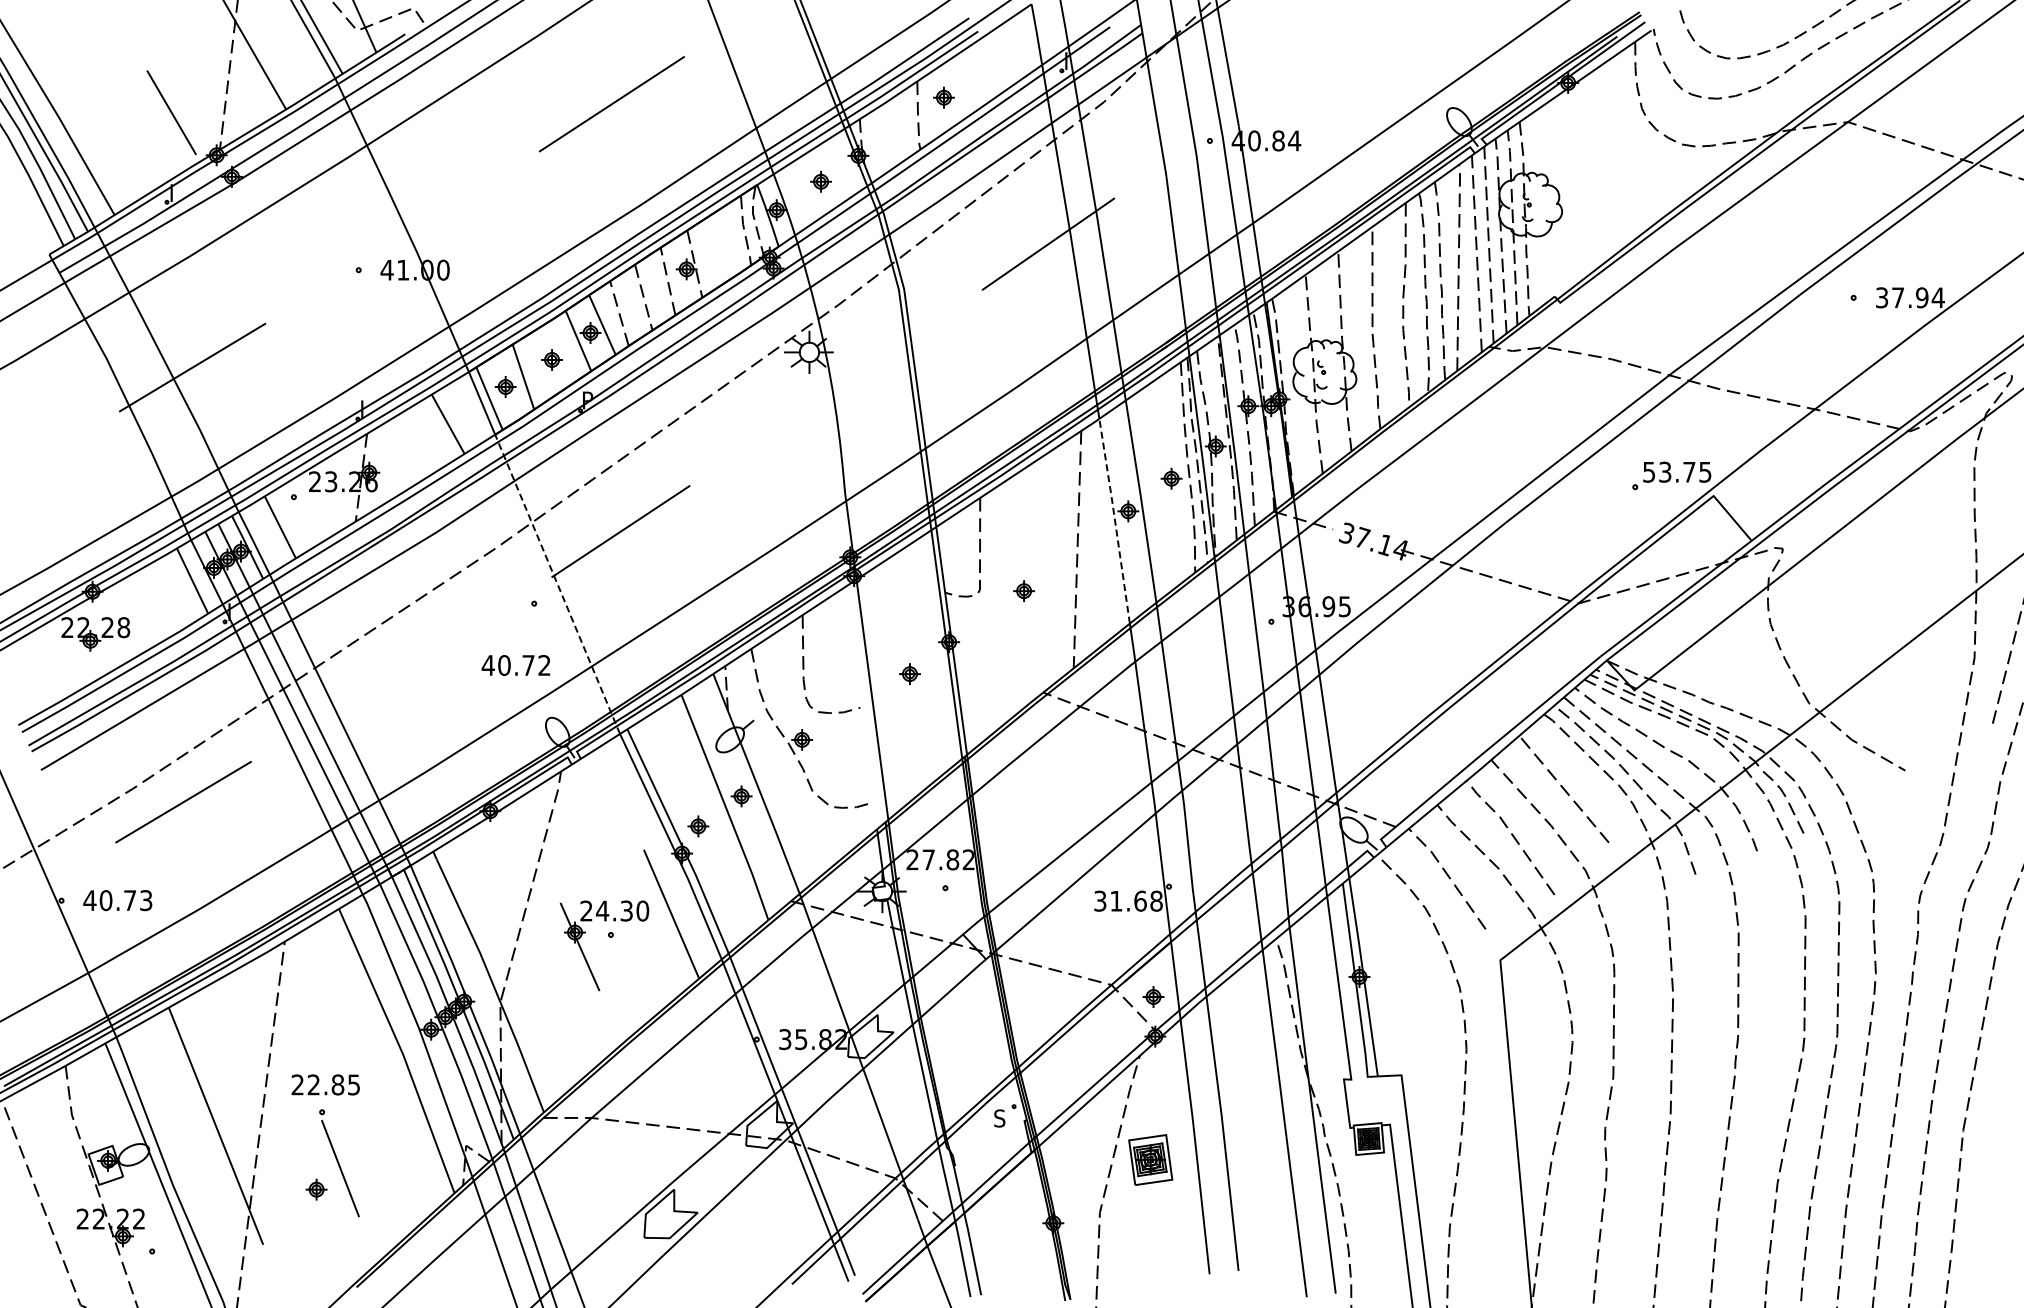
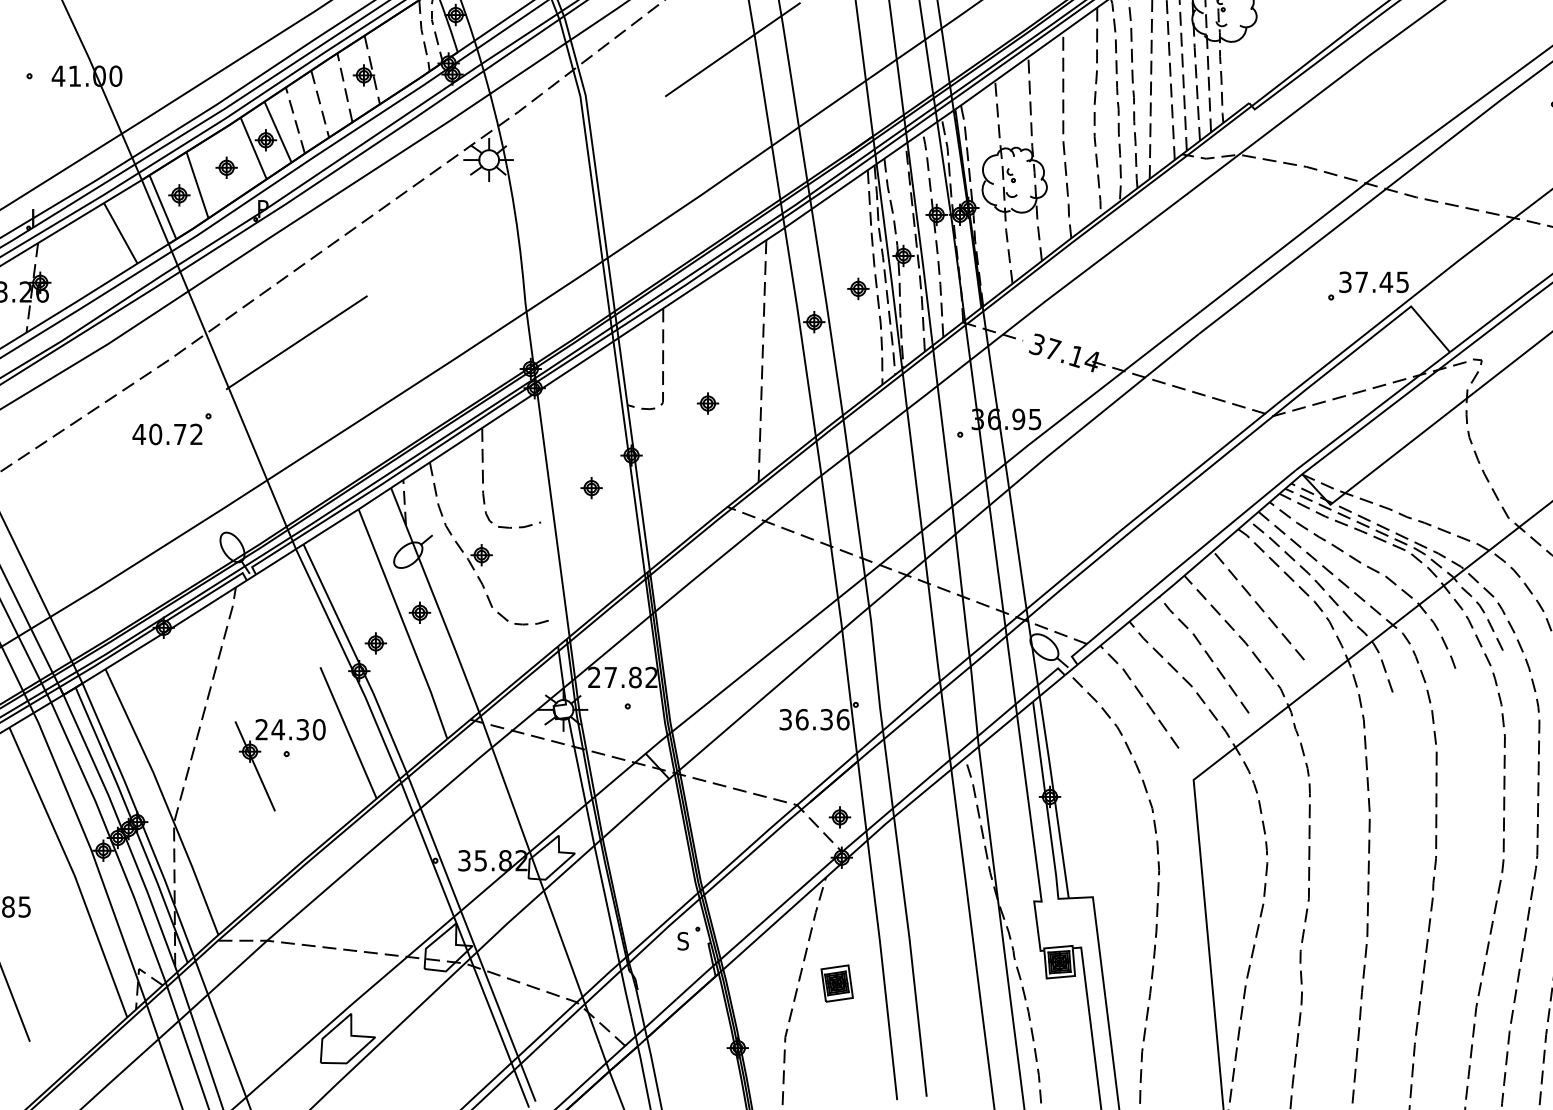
text: (1669, 471) -> (1366, 281), 53.75 -> 37.45
line: (1114, 520) -> (800, 331), dashed -> solid
line: (557, 584) -> (232, 396), dashed -> solid
text: (515, 665) -> (166, 434), moved
text: (1136, 900) -> (822, 718), 31.68 -> 36.36
part: (1150, 1159) -> (836, 983), size x0.71

